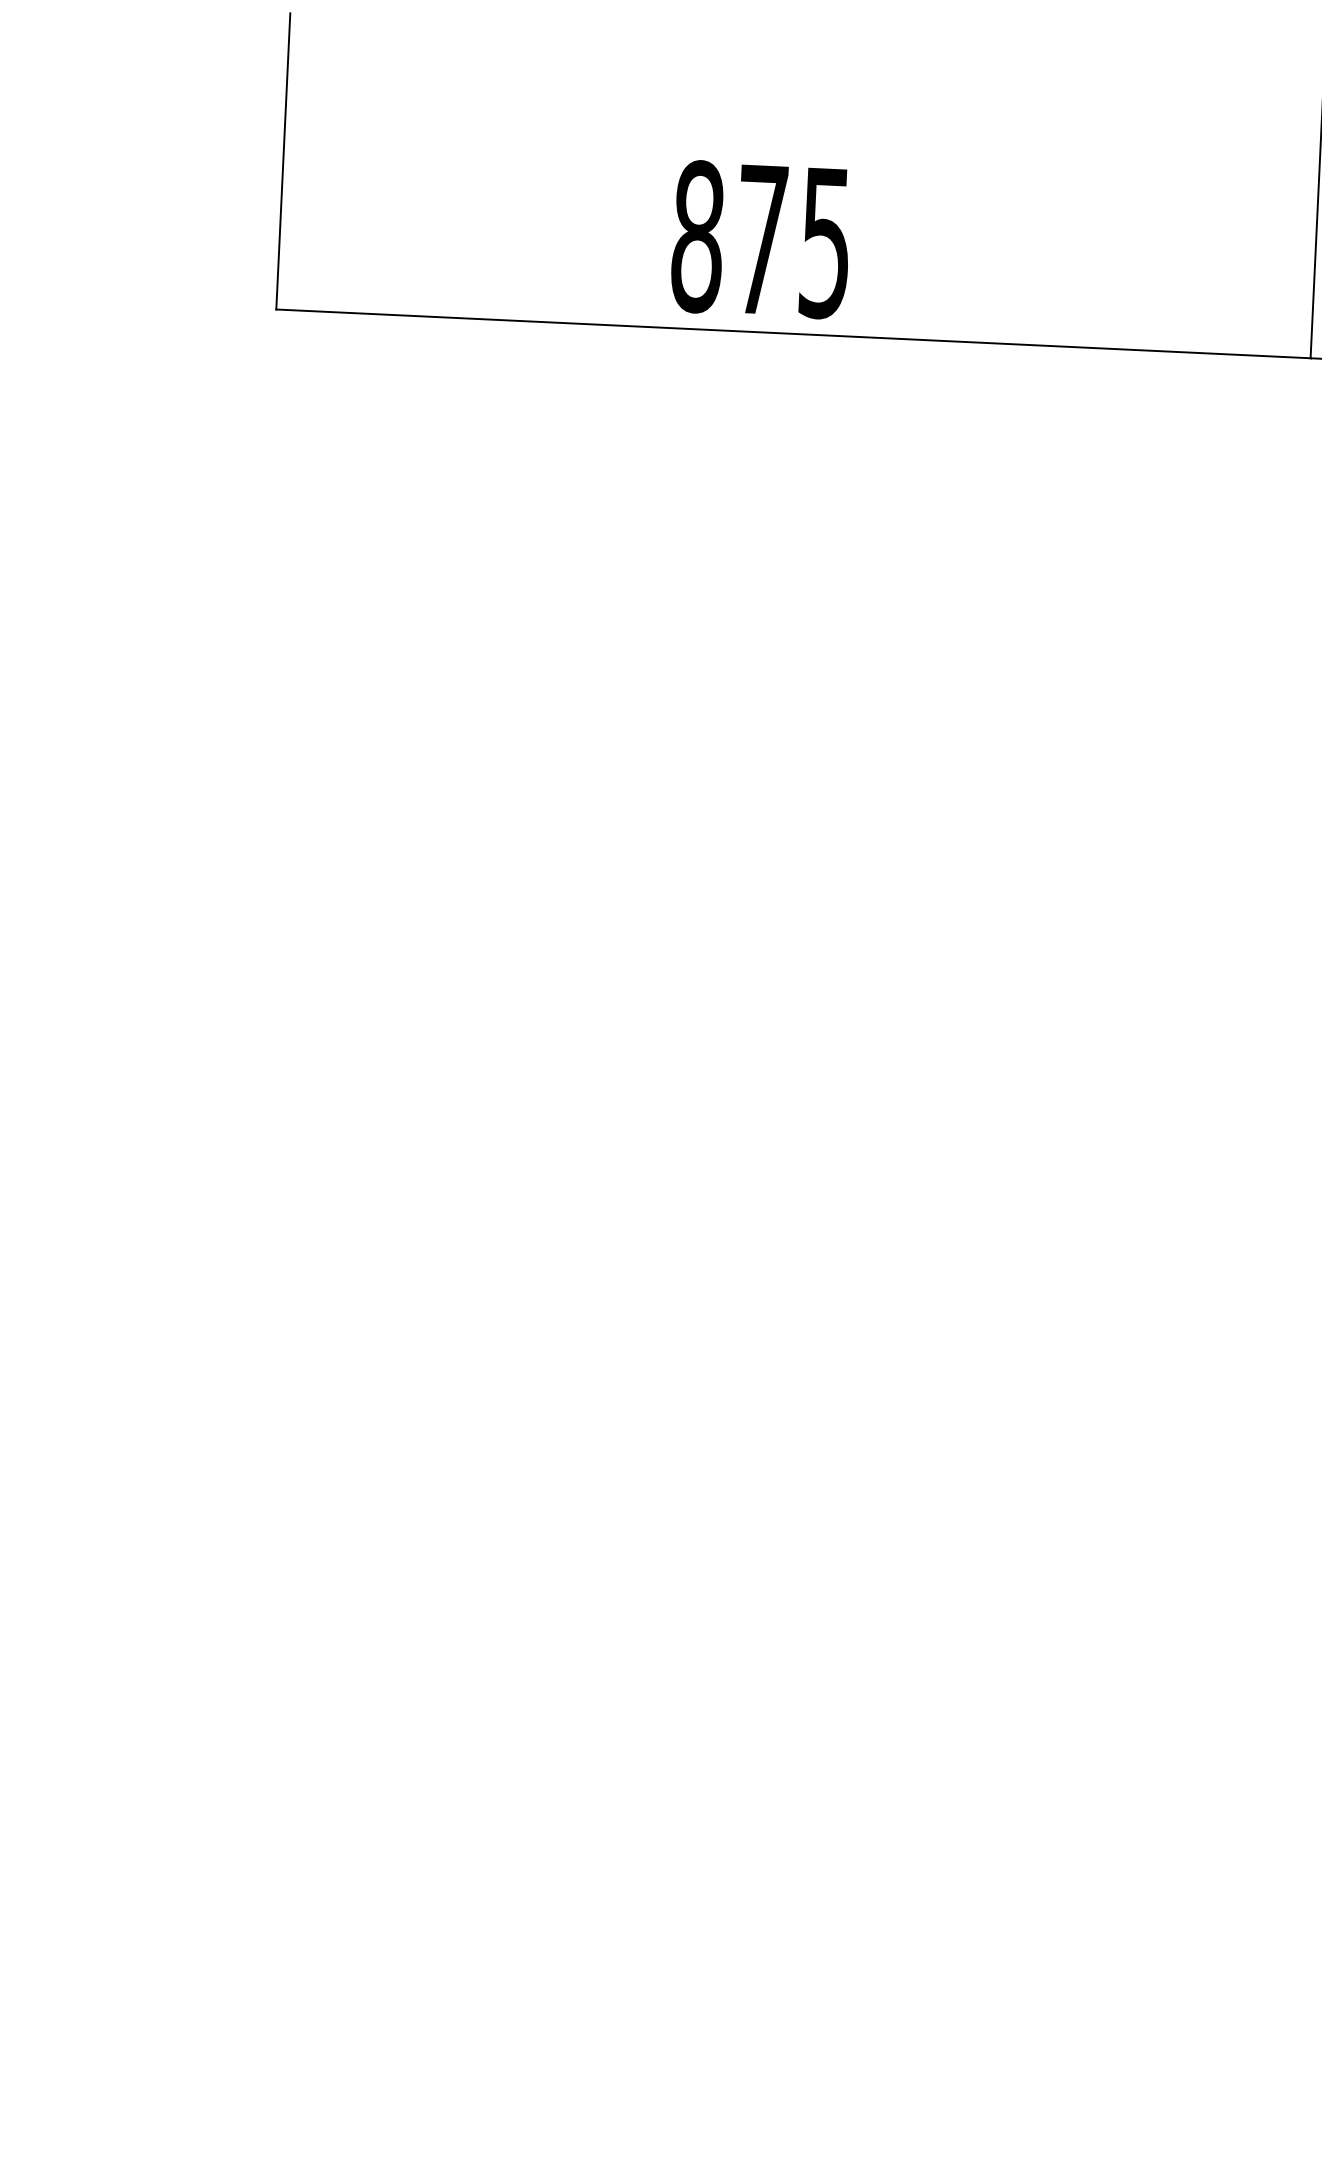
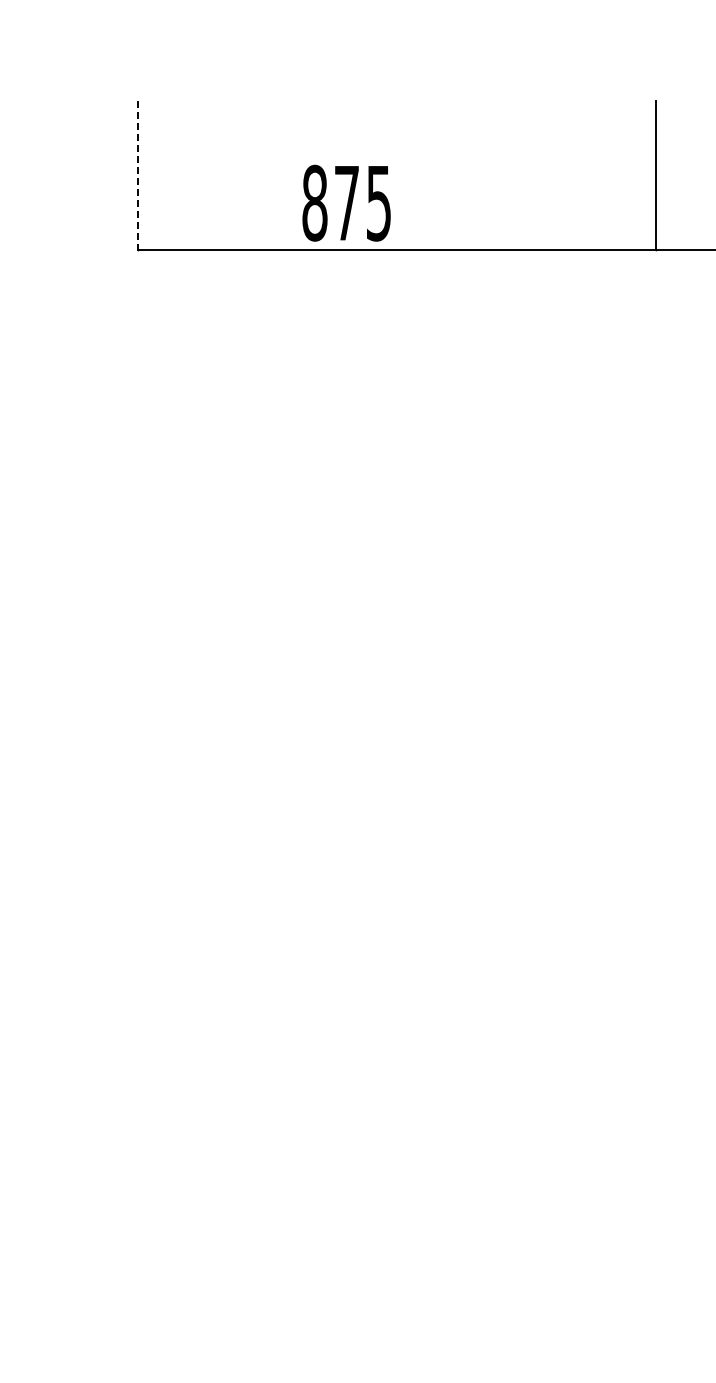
line: (282, 161) -> (137, 175), solid -> dashed
text: (760, 238) -> (346, 202), moved

